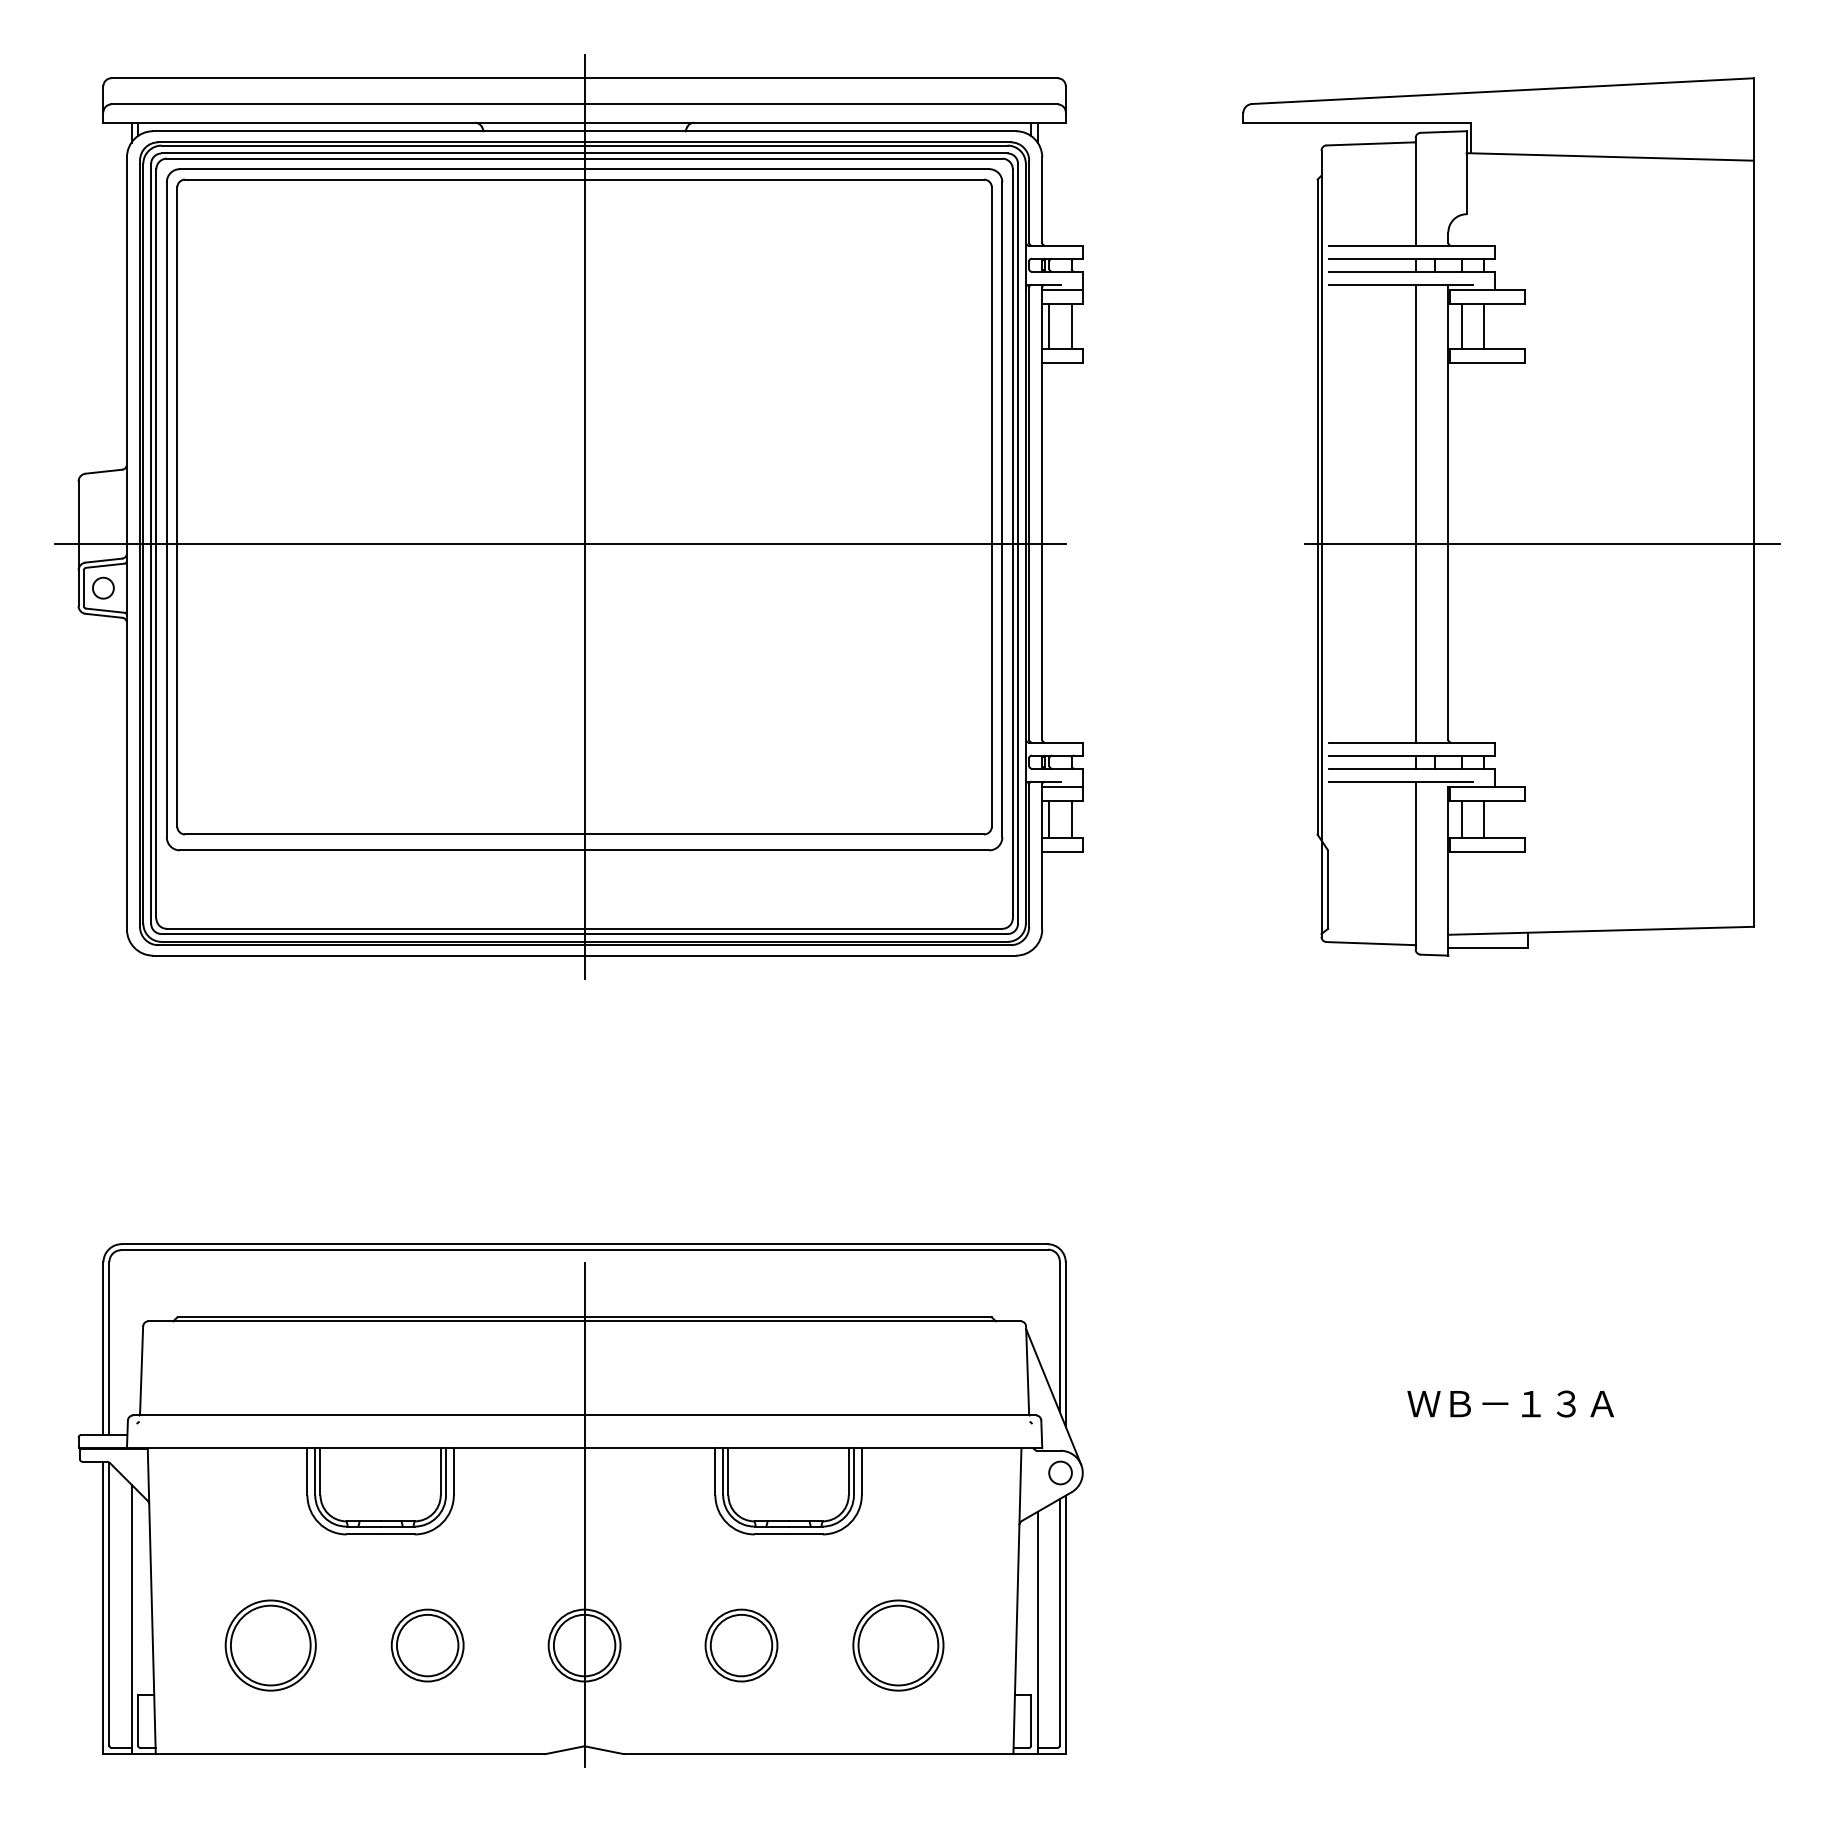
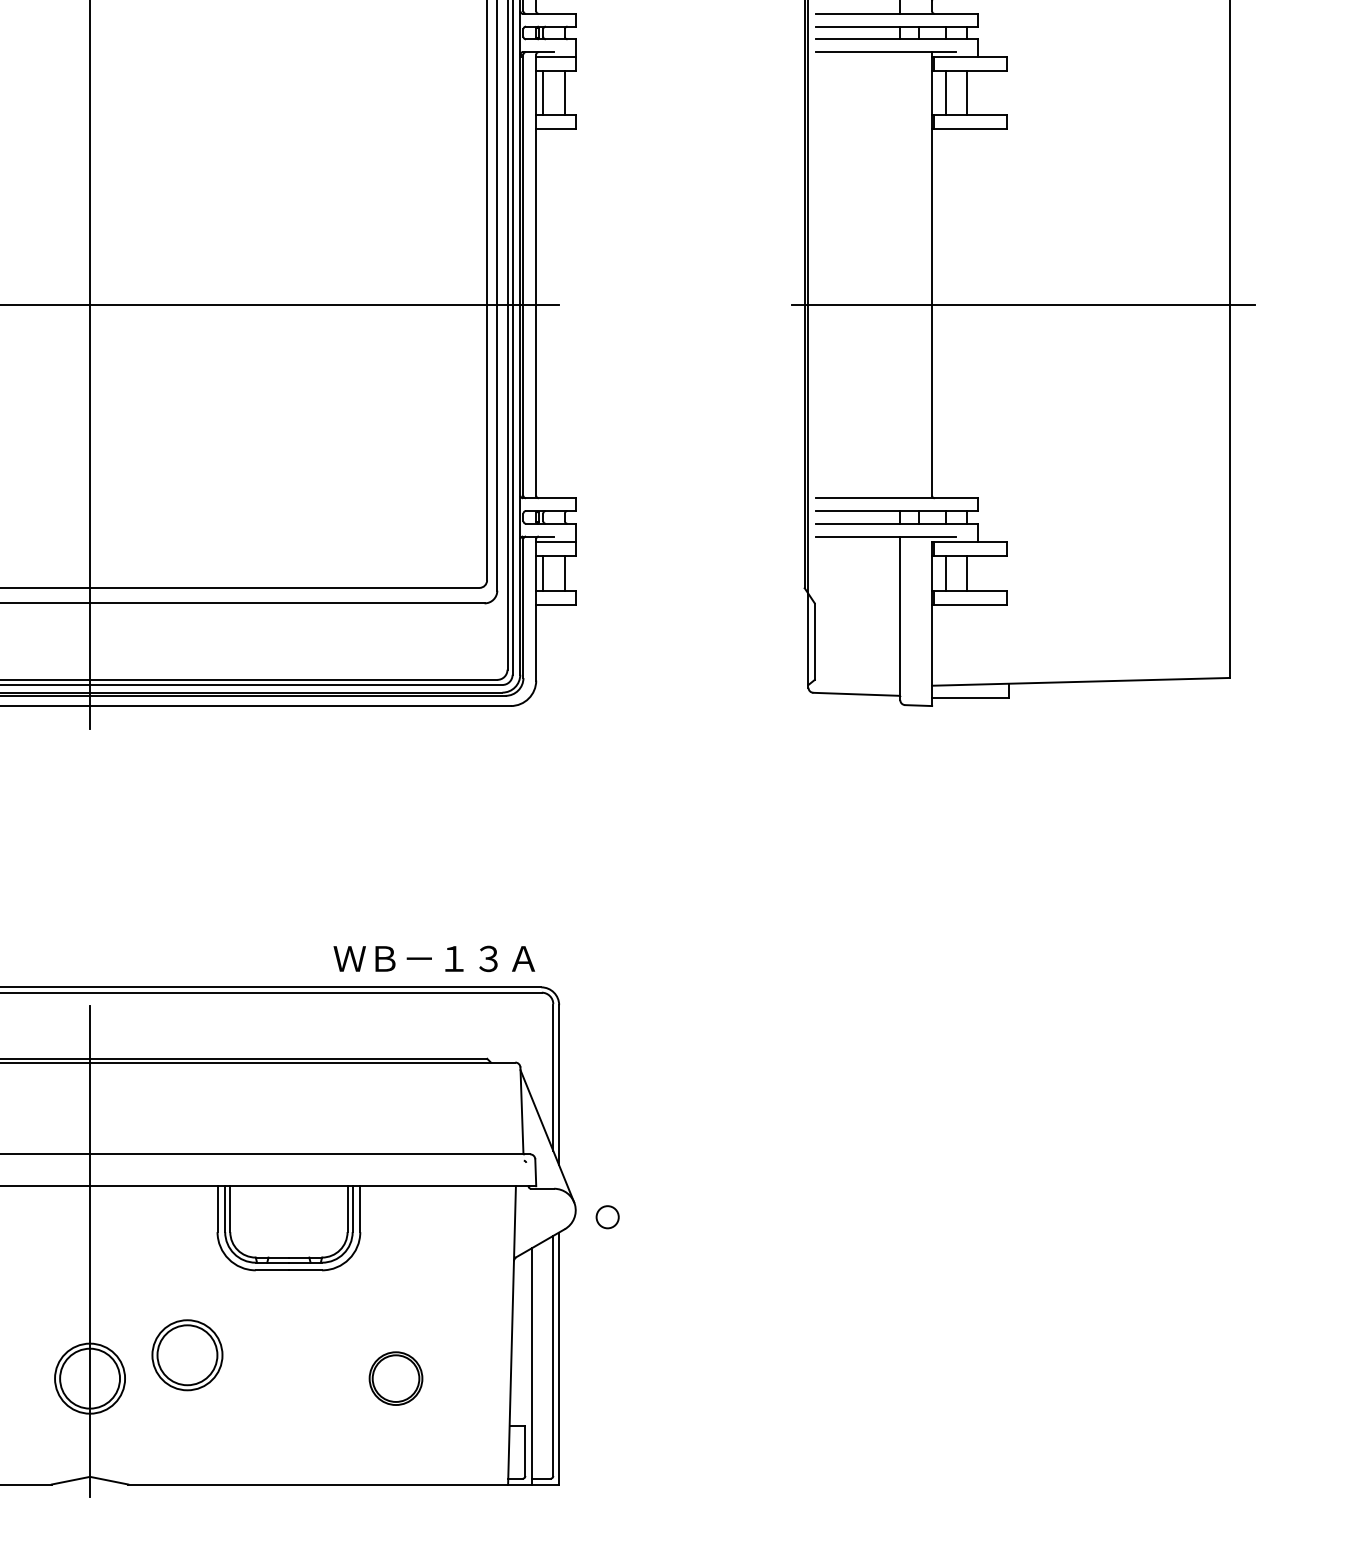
line: (1415, 513) -> (900, 275), removed
text: (1510, 1403) -> (434, 958), moved
circle: (1060, 1472) -> (607, 1216), moved
part: (741, 1645) -> (187, 1355), moved
part: (898, 1645) -> (396, 1378), size x0.6

